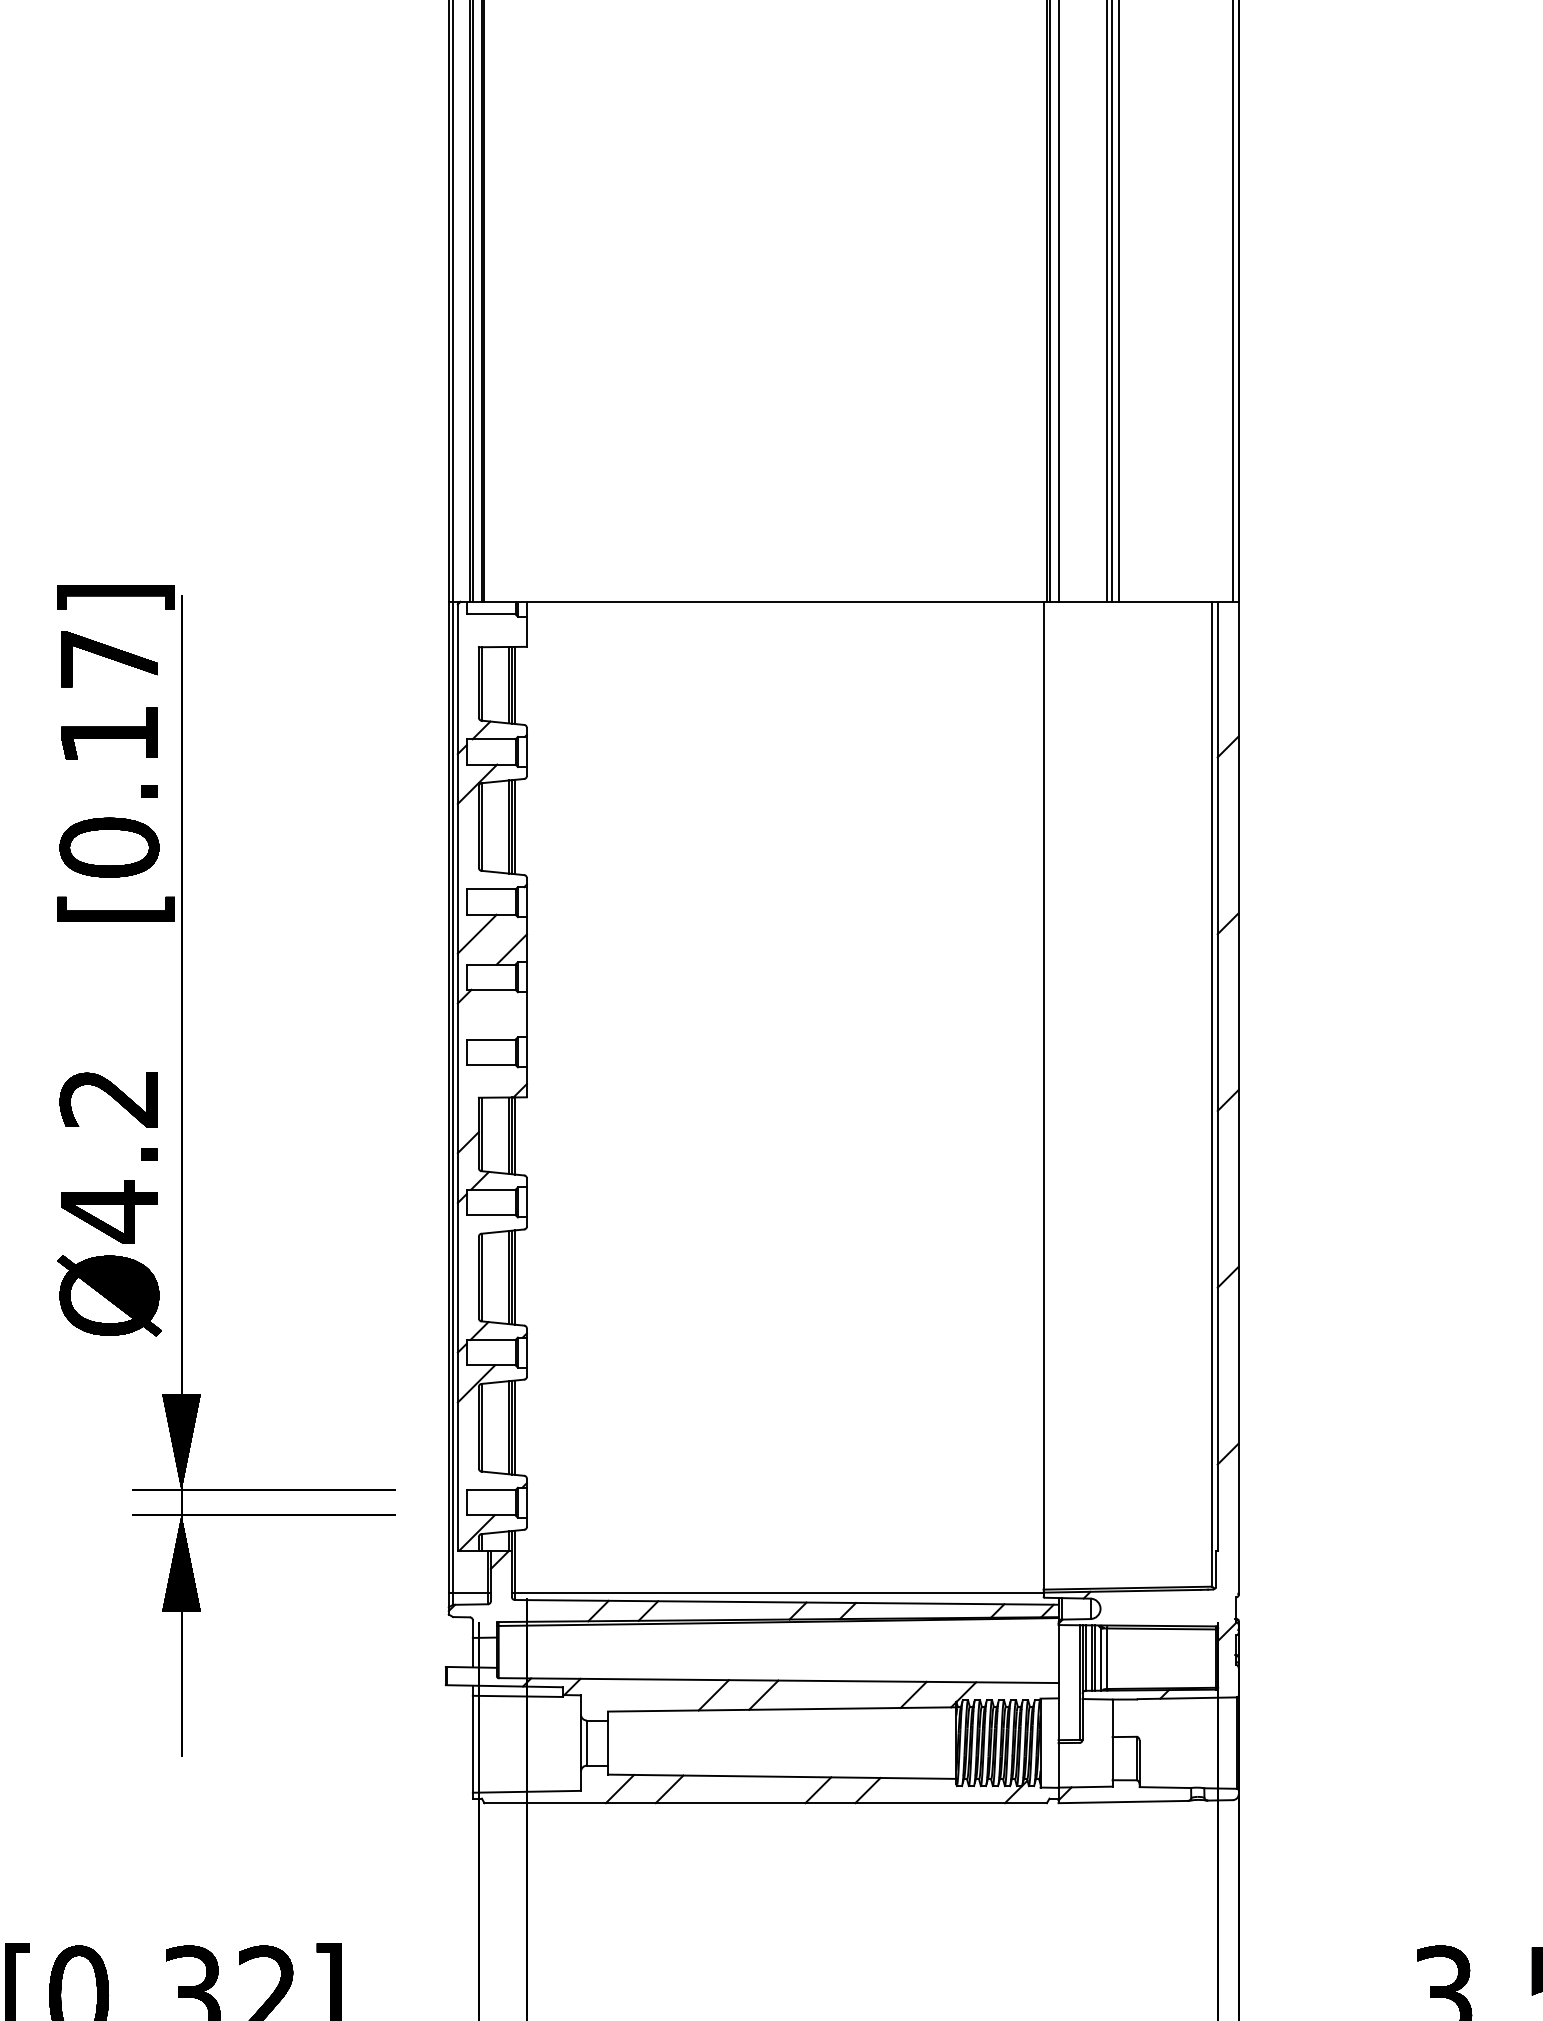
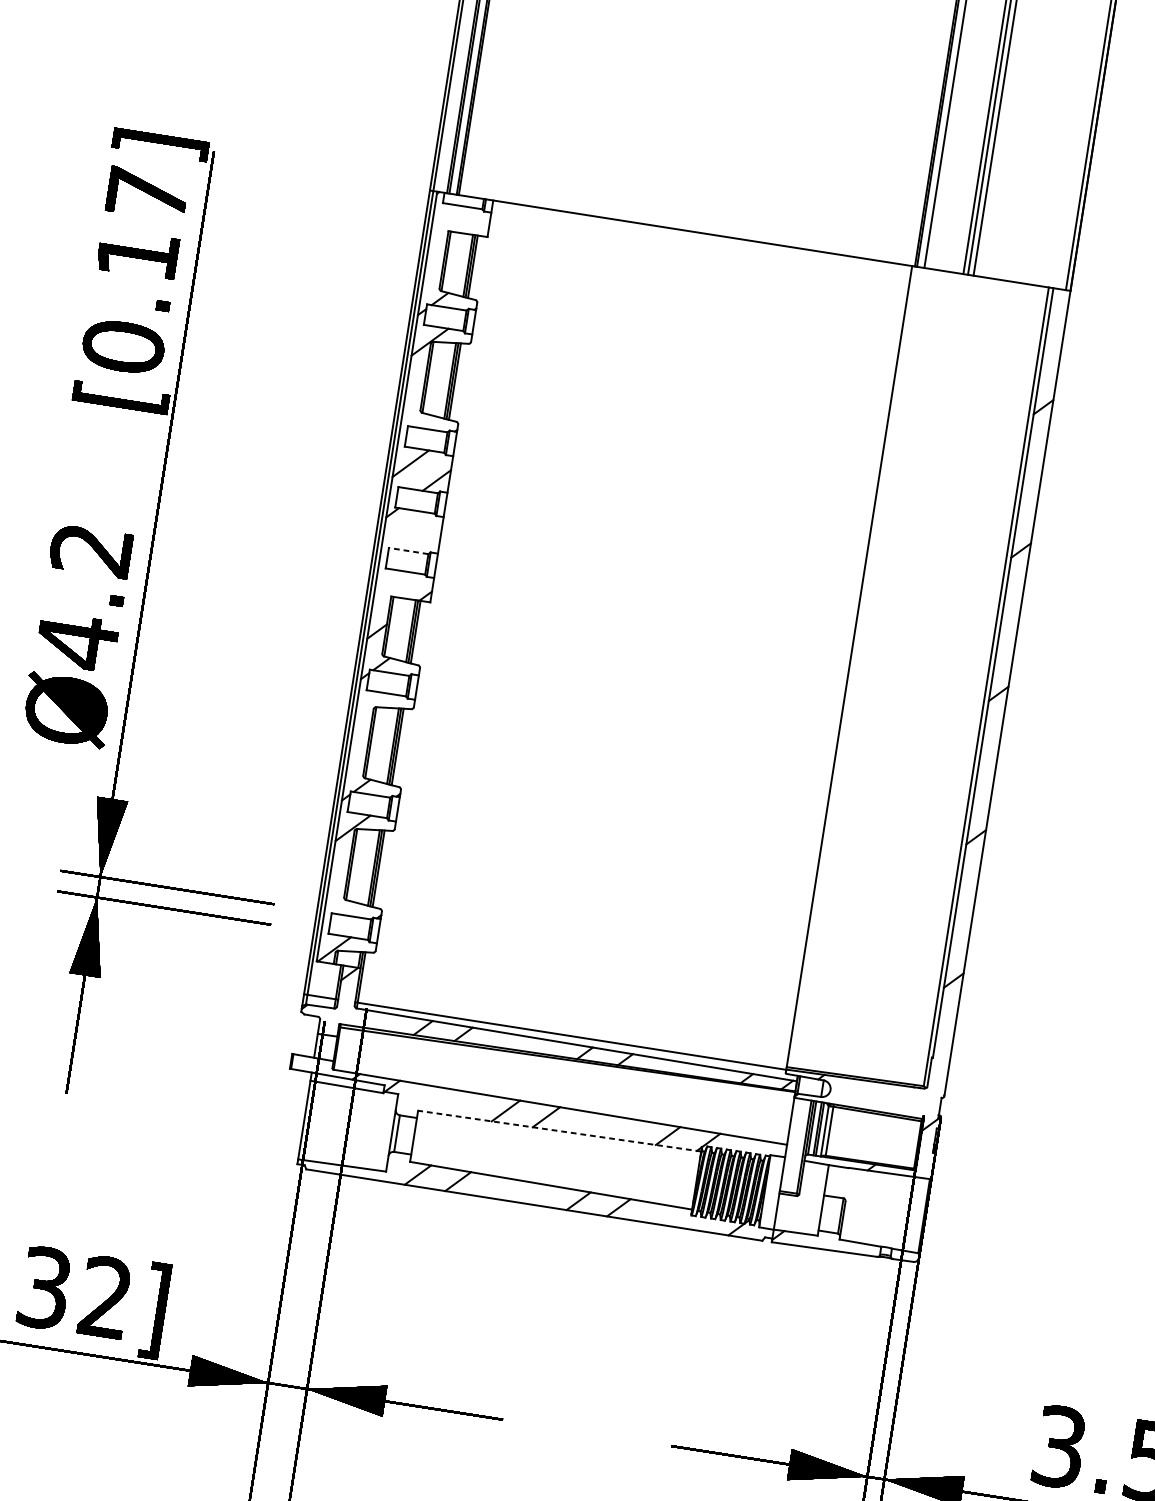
line: (490, 1039) -> (408, 550), solid -> dashed
line: (781, 1709) -> (559, 1131), solid -> dashed

